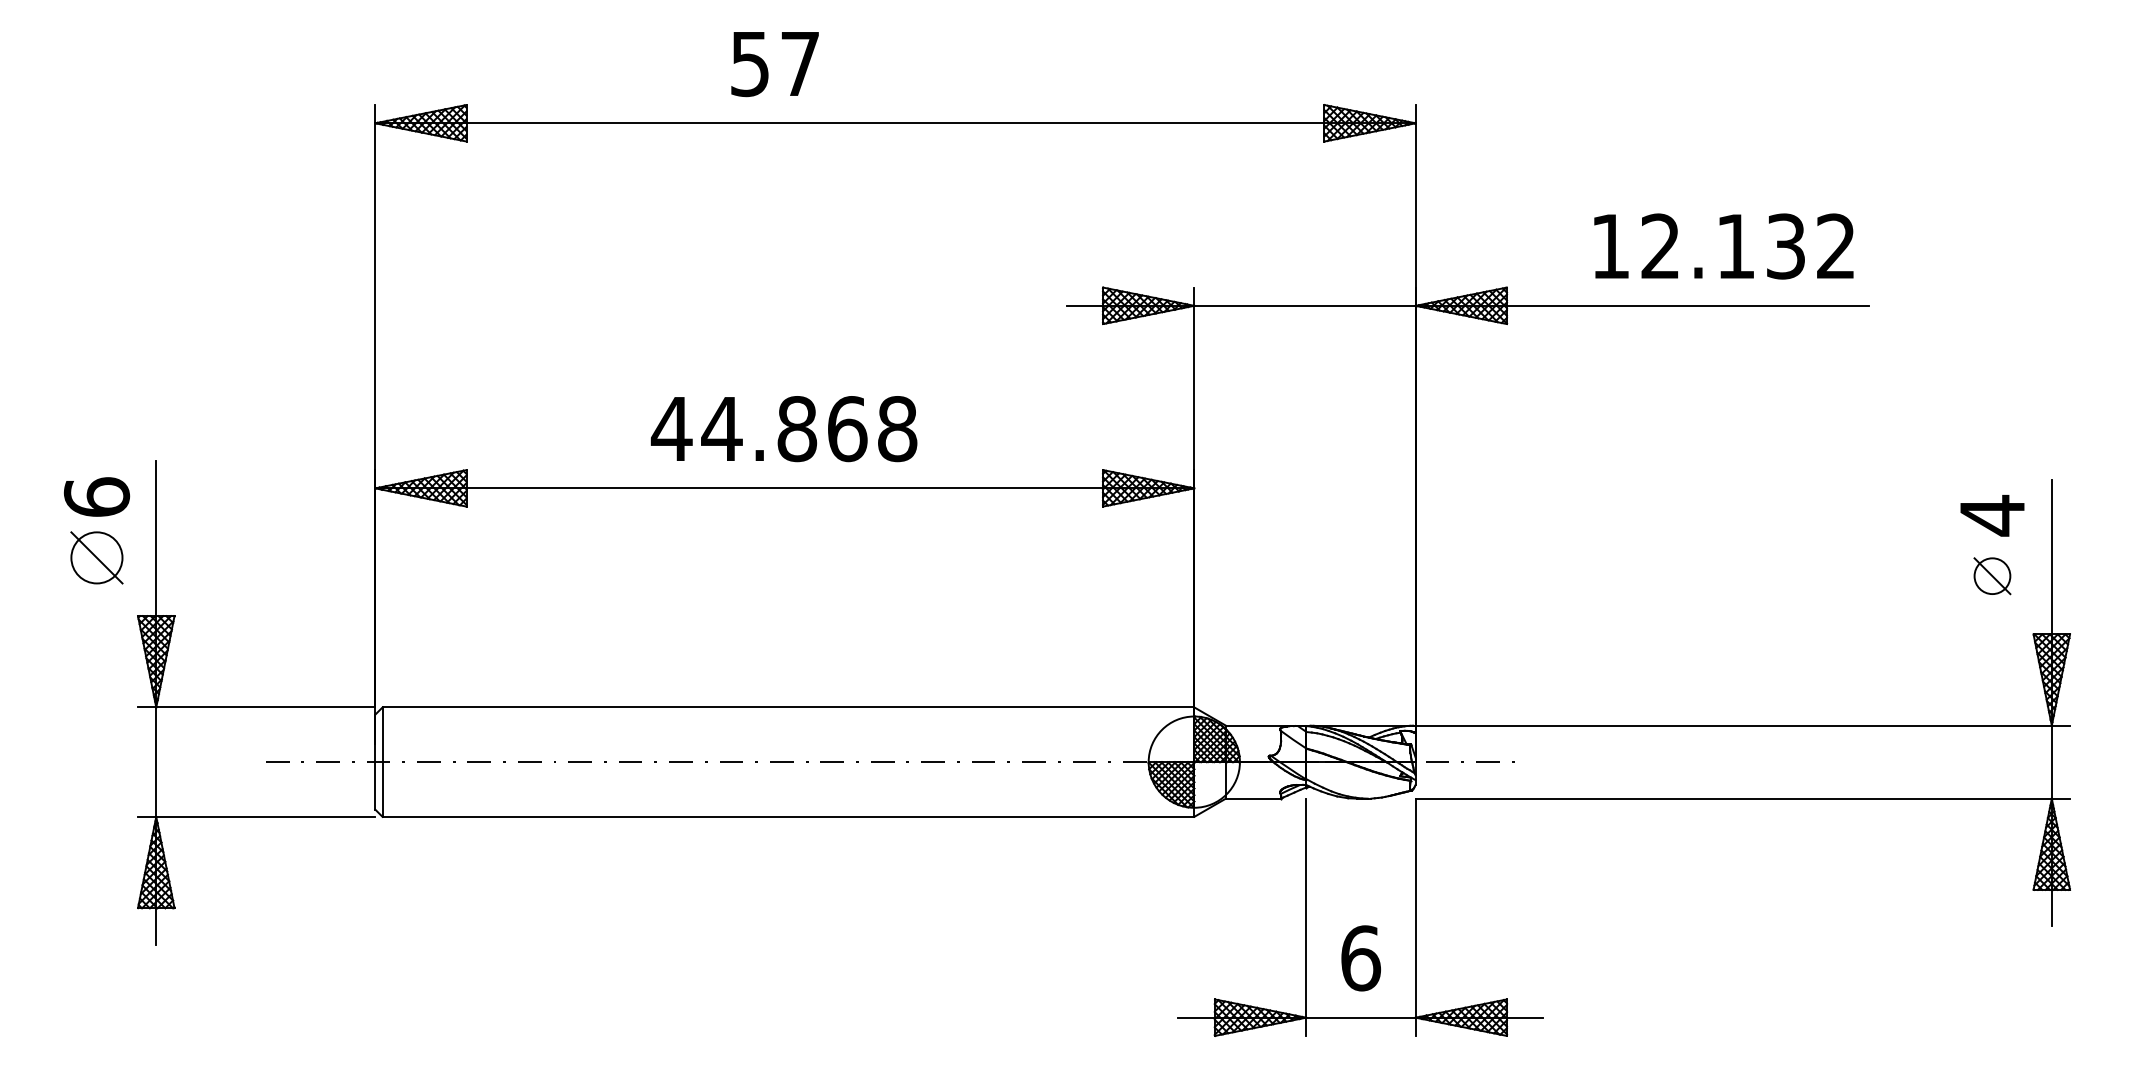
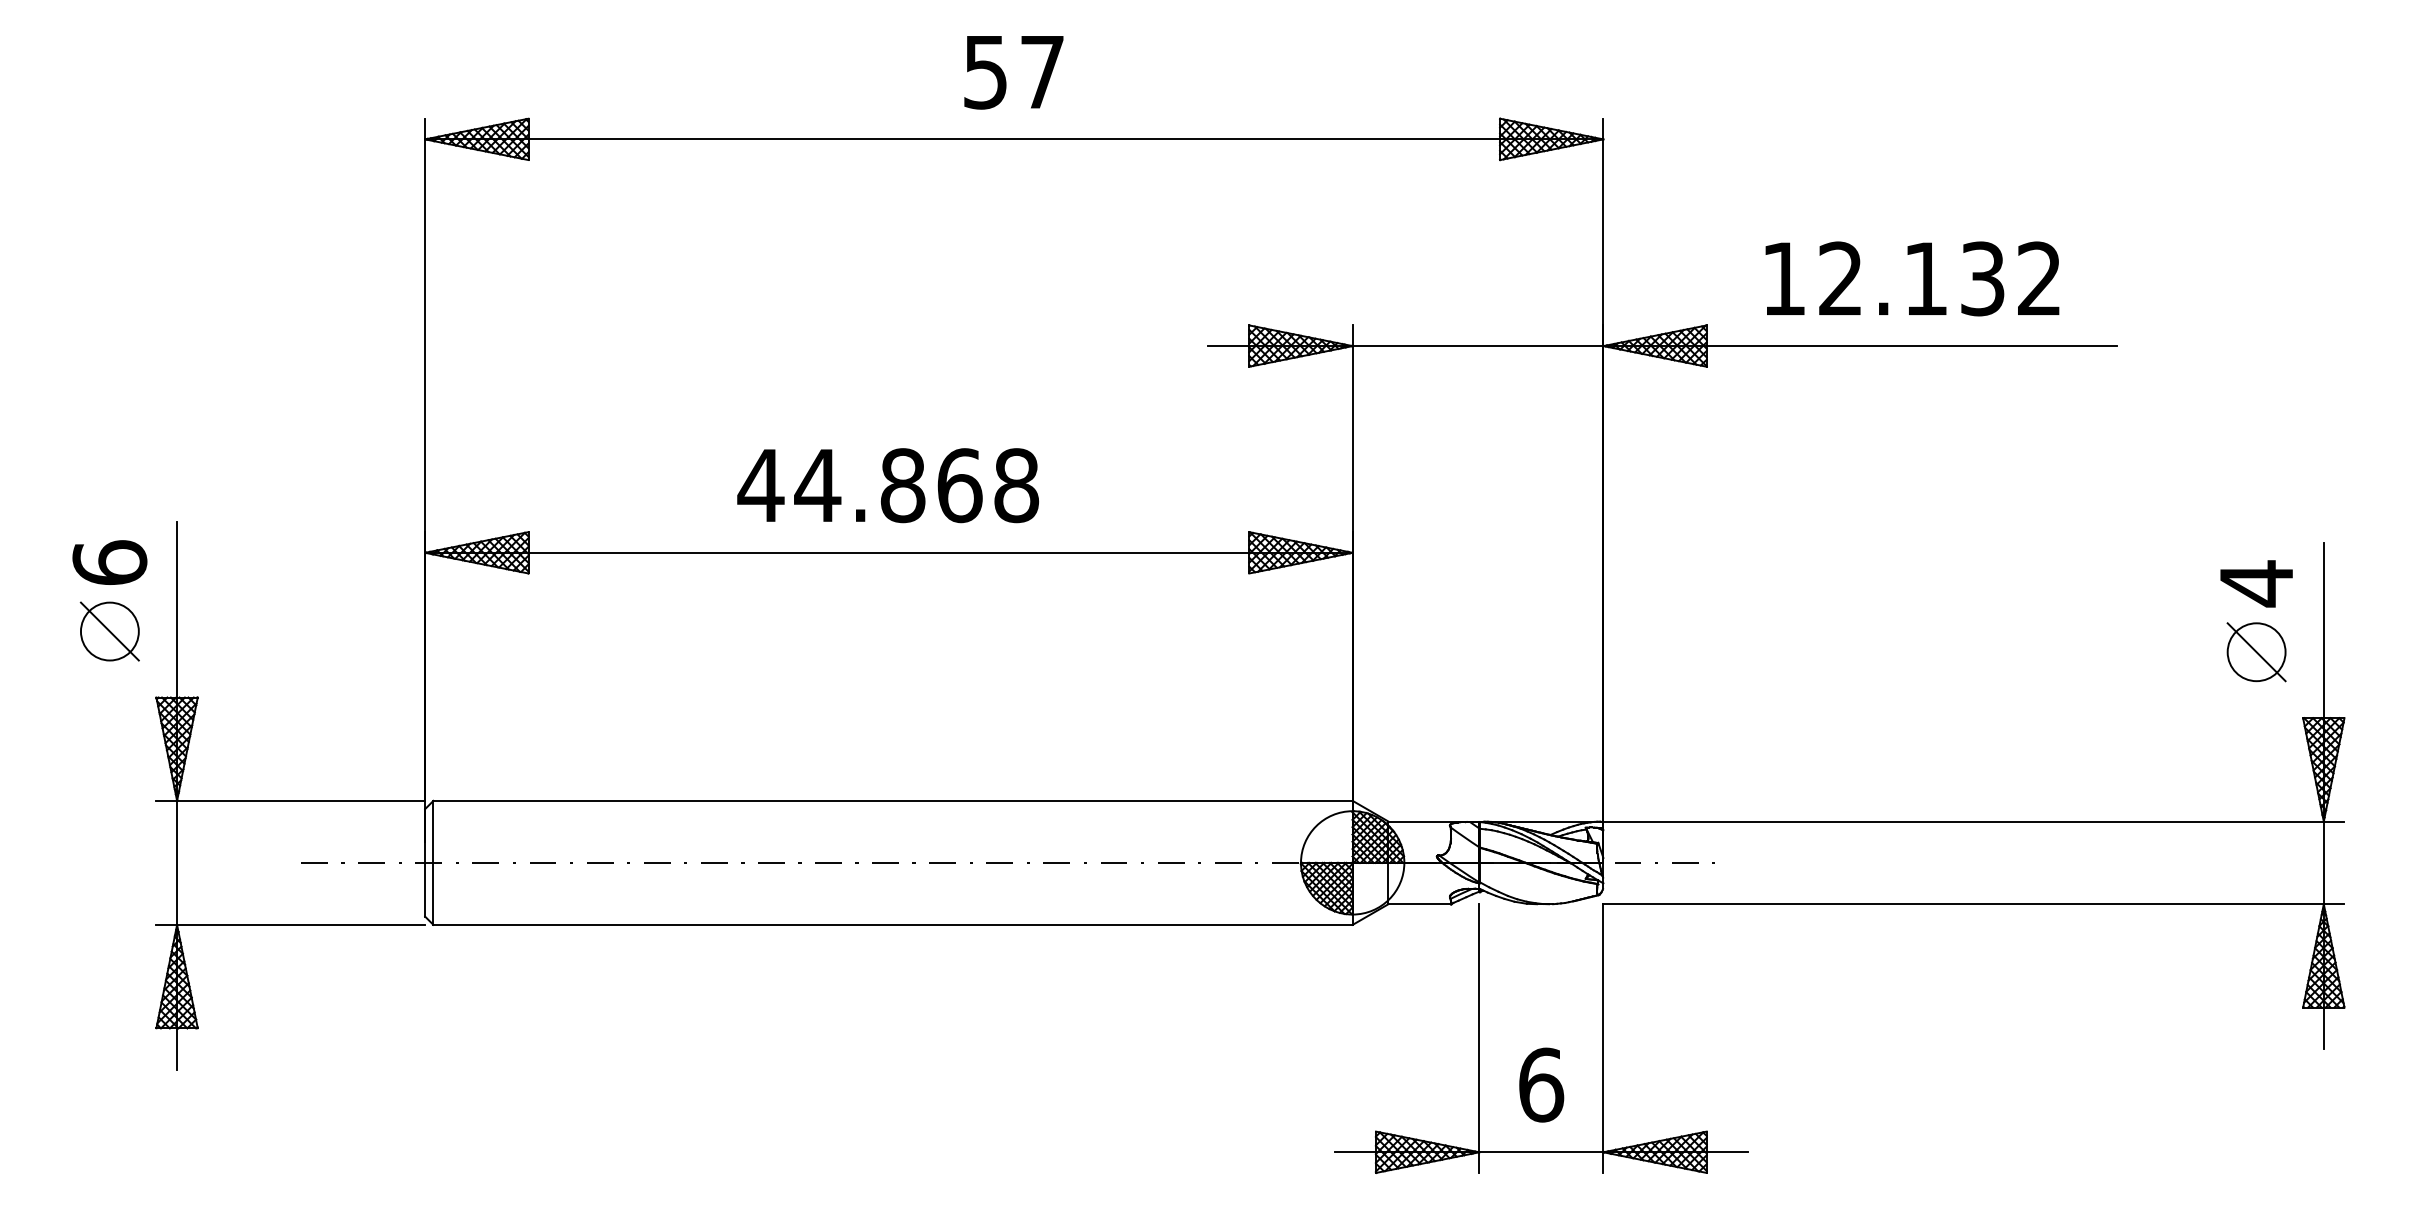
text: (774, 64) -> (1013, 72), moved
text: (1723, 246) -> (1912, 278), moved
part: (1992, 576) -> (2256, 652), size x1.43

